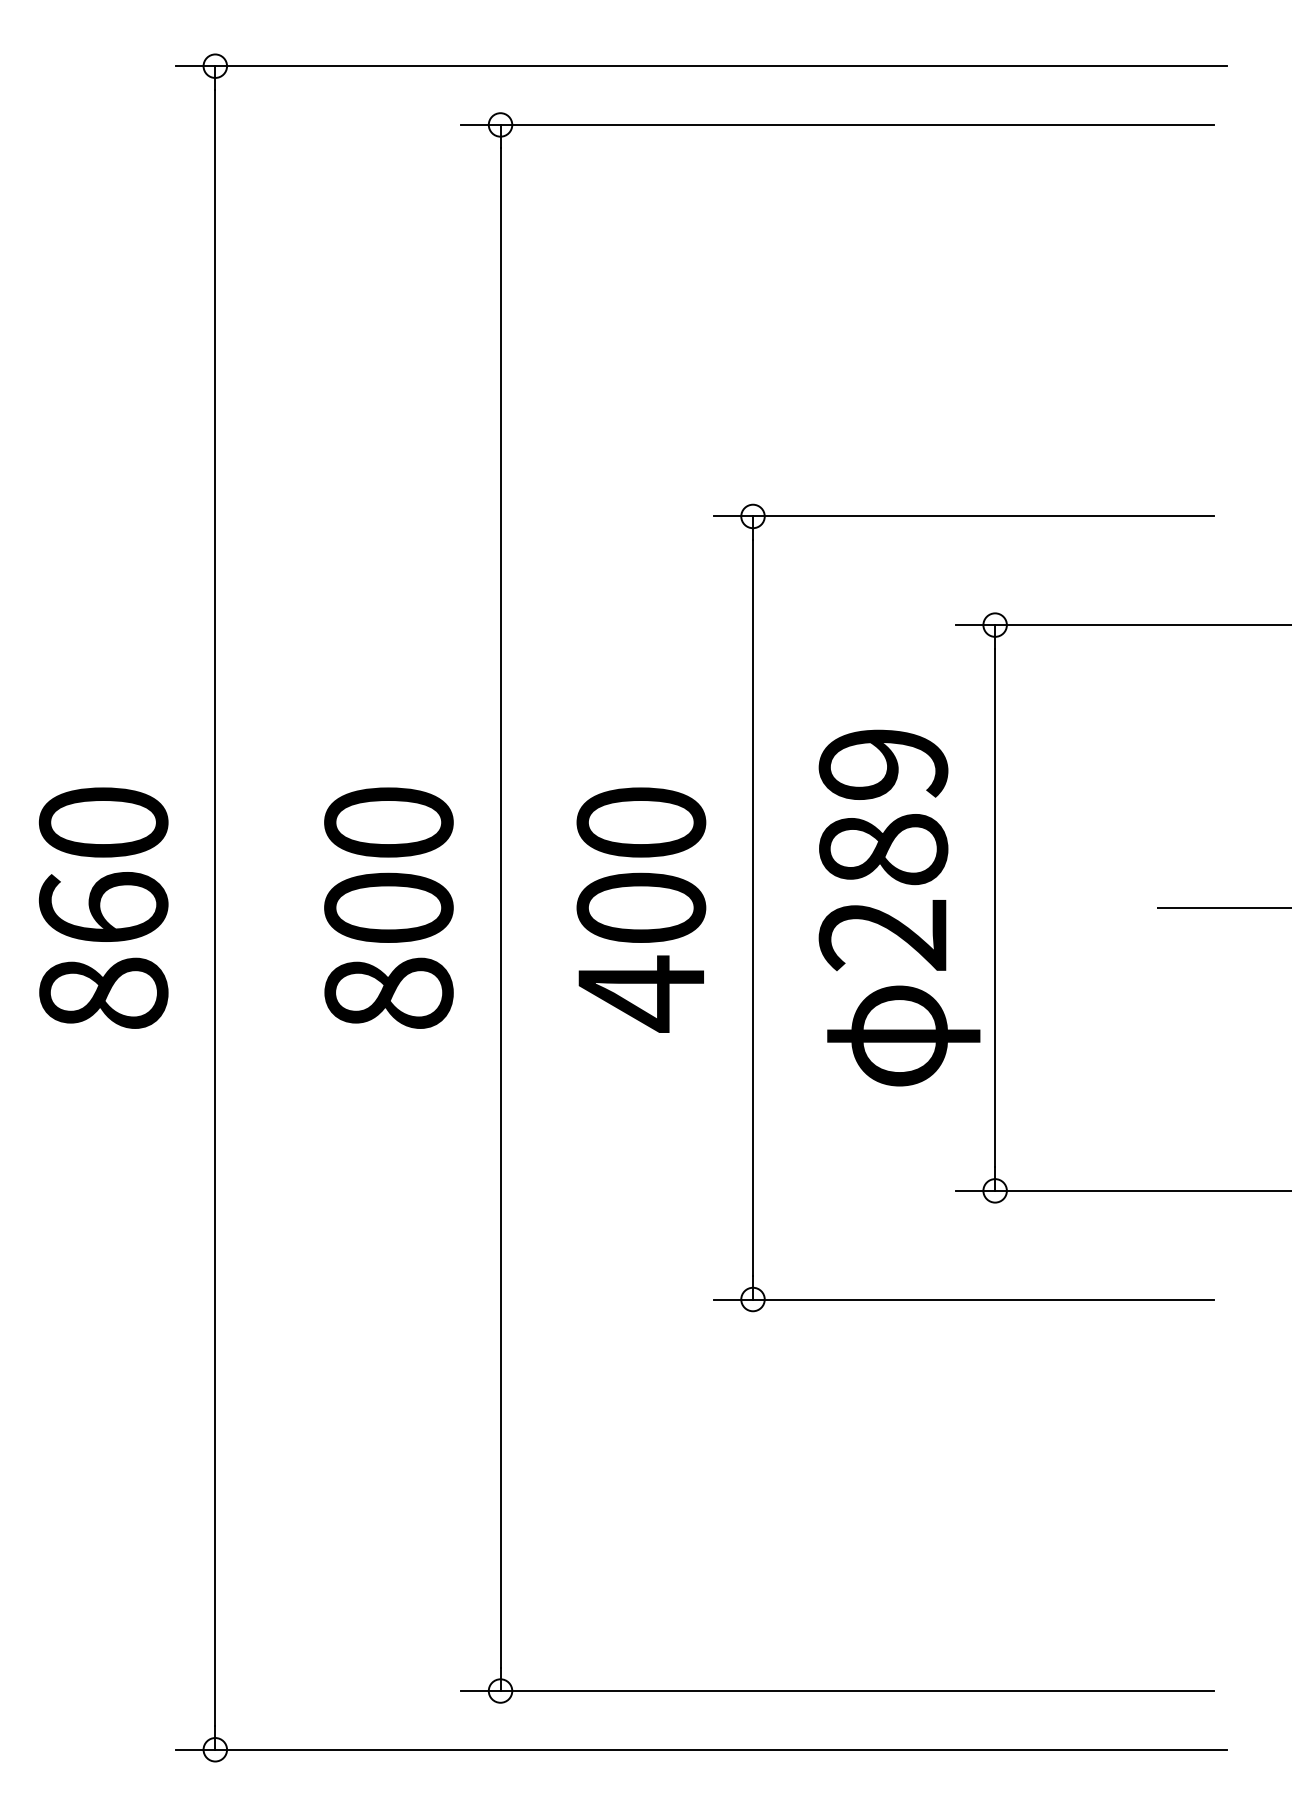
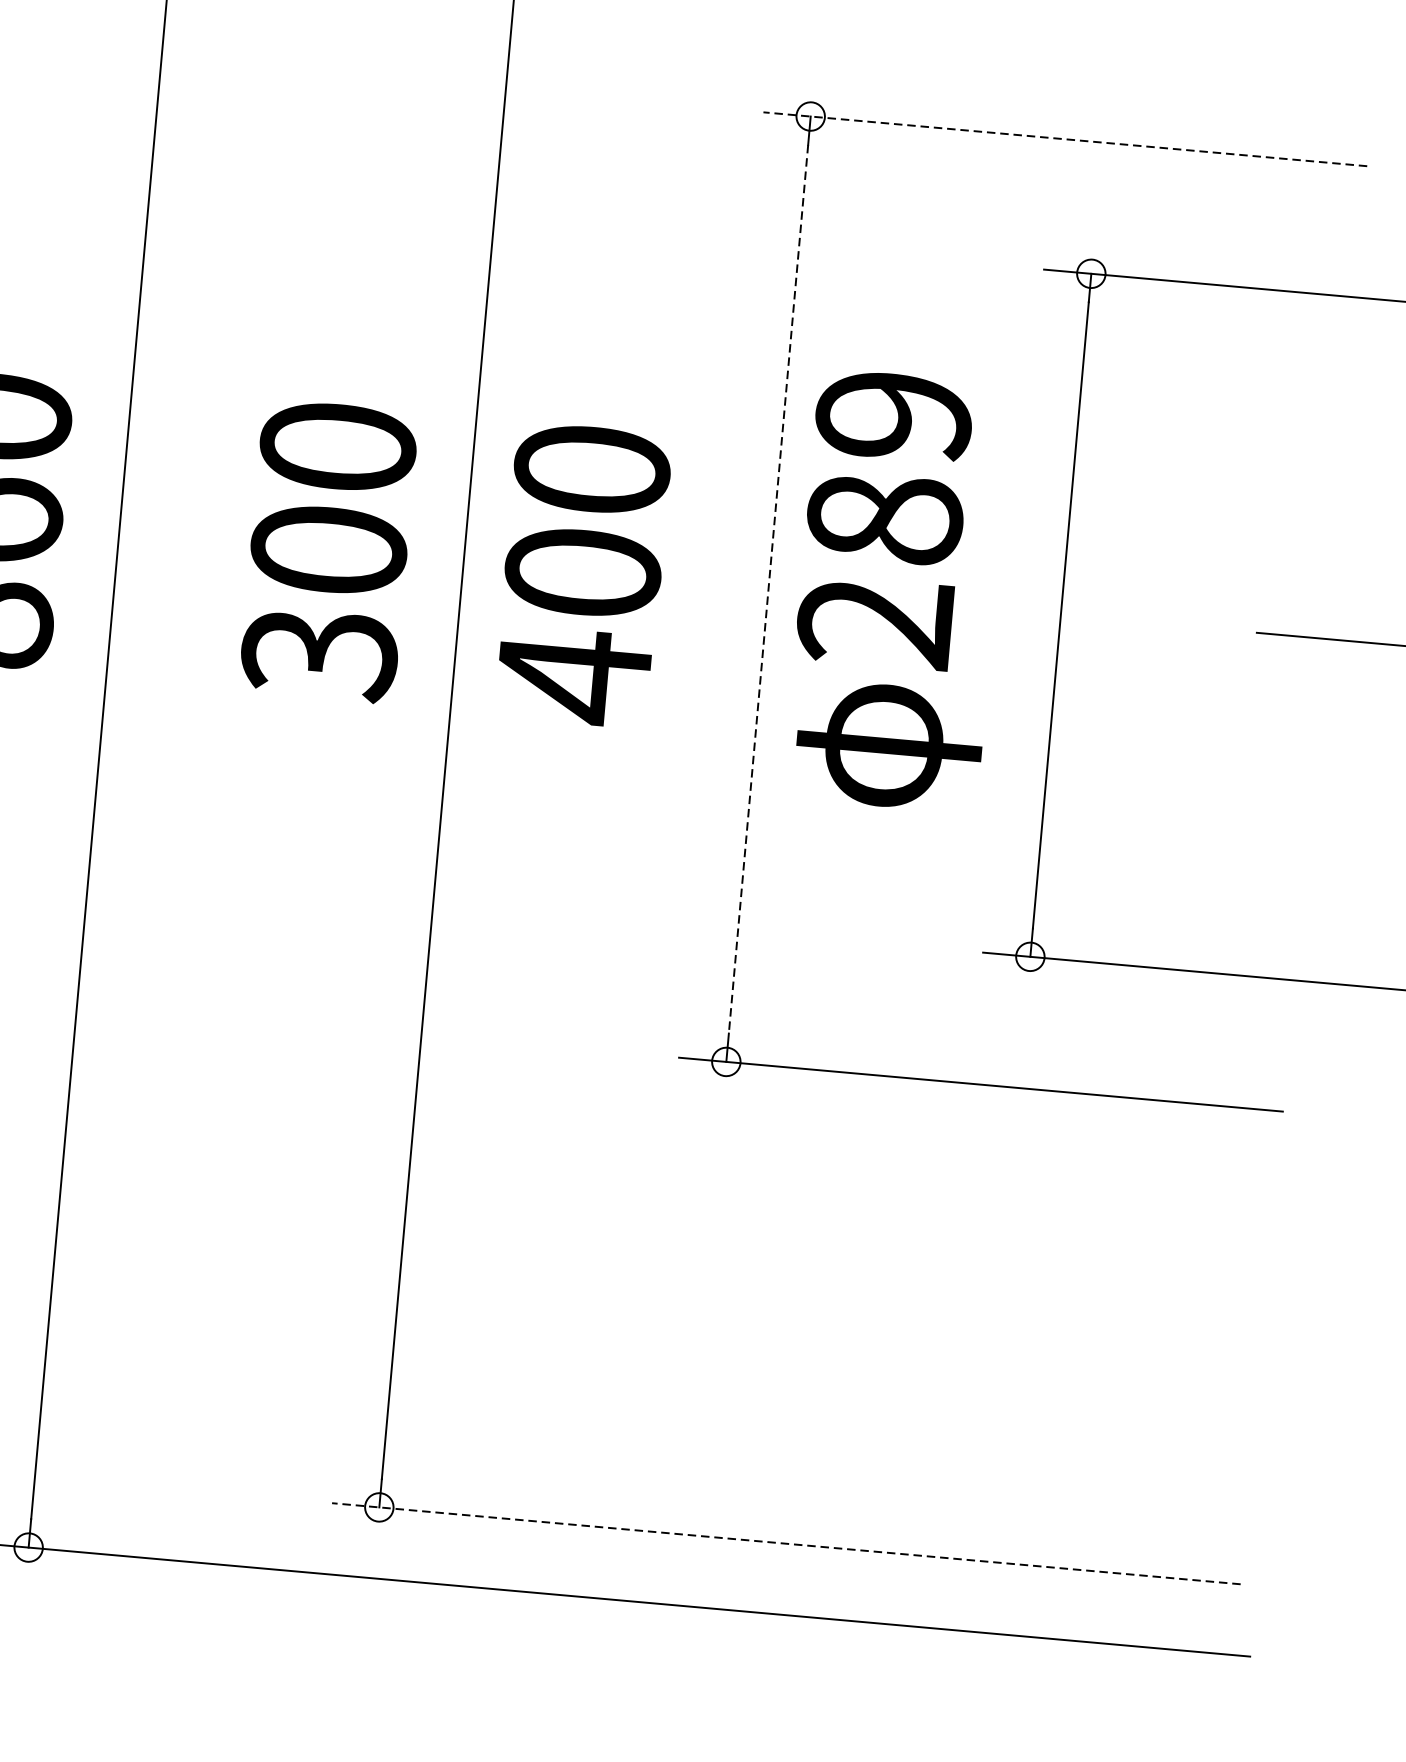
line: (963, 516) -> (1064, 139), solid -> dashed
text: (899, 907) -> (897, 590), moved
line: (753, 908) -> (769, 589), solid -> dashed
text: (641, 909) -> (583, 574), moved
text: (388, 994) -> (319, 654), 800 -> 300
line: (837, 1691) -> (786, 1544), solid -> dashed

